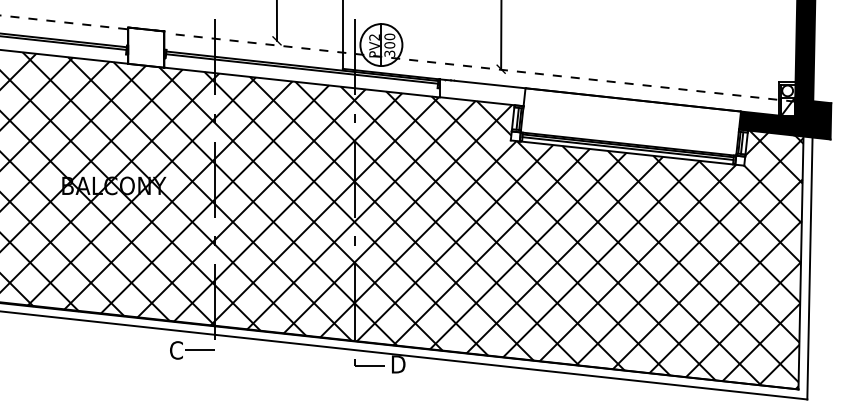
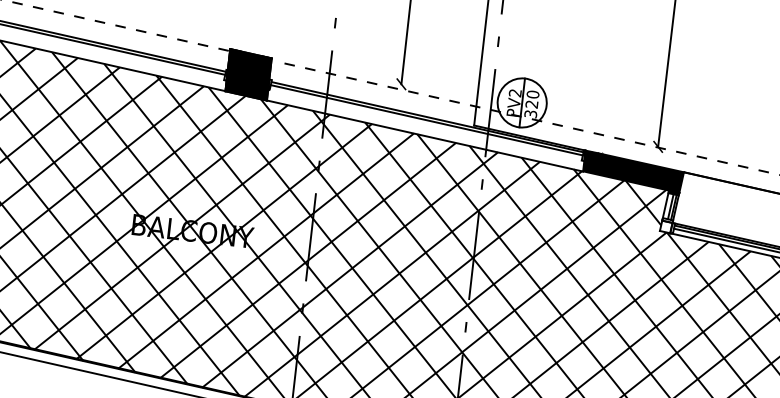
text: (389, 45) -> (531, 104), 300 -> 320
fill: (146, 47) -> (248, 74), added
fill: (482, 93) -> (633, 172), added

